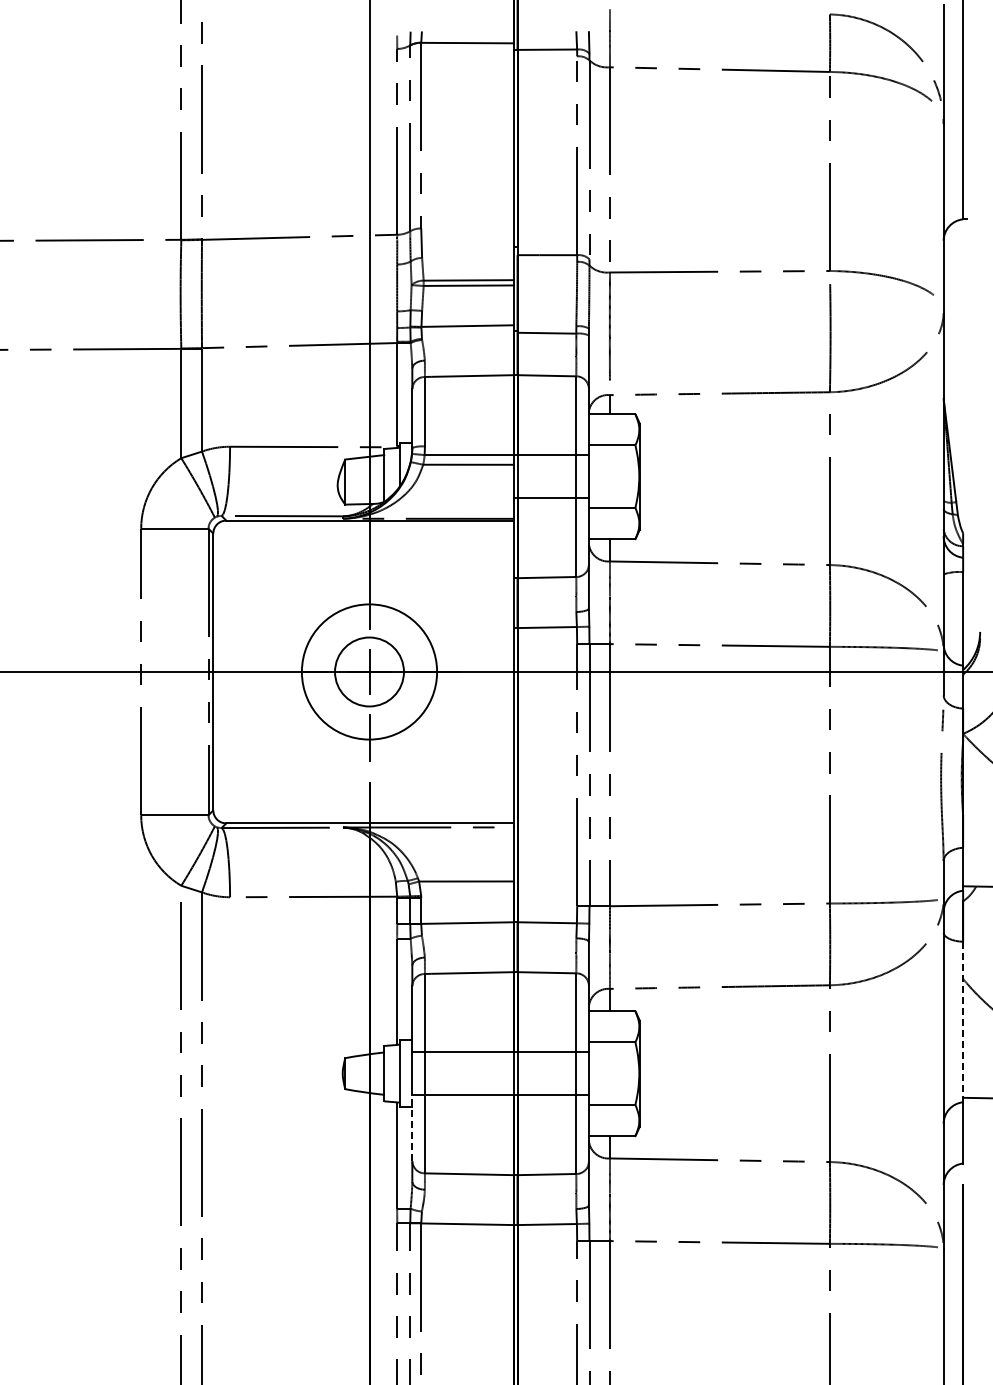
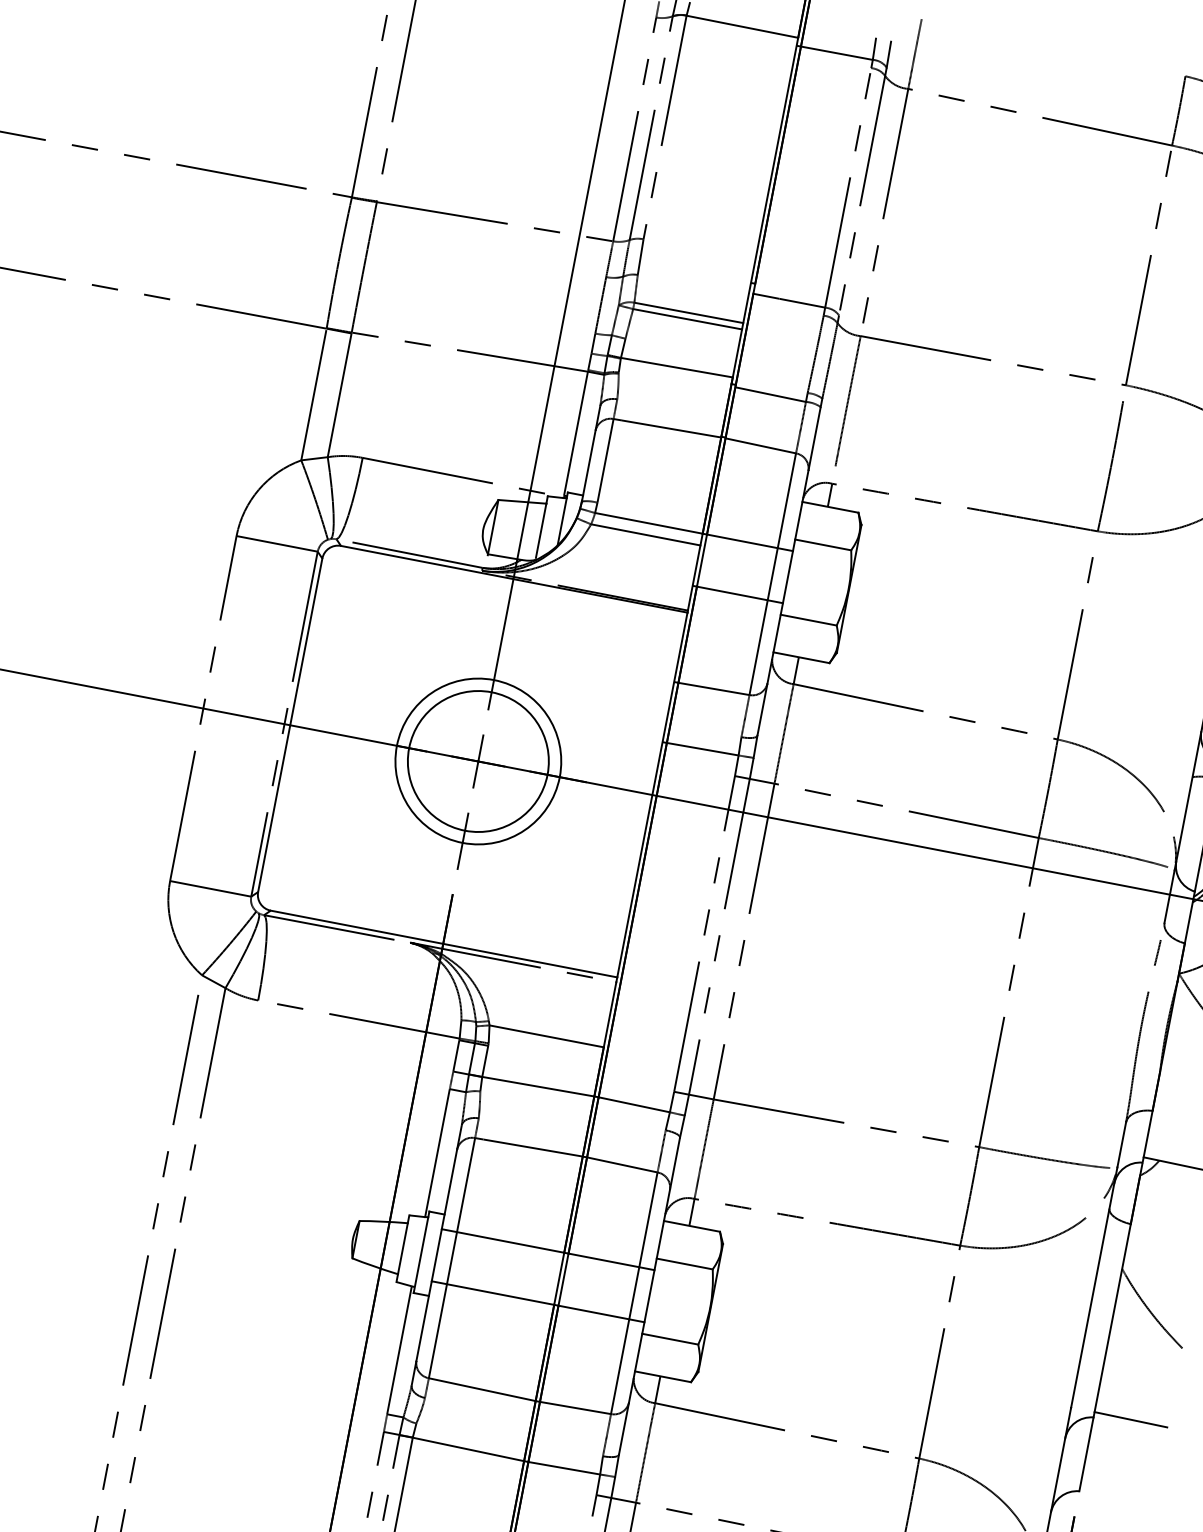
circle: (369, 671) -> (478, 760), size x1.67
line: (963, 1022) -> (1112, 1321), dashed -> solid
line: (412, 1127) -> (424, 1320), dashed -> solid

